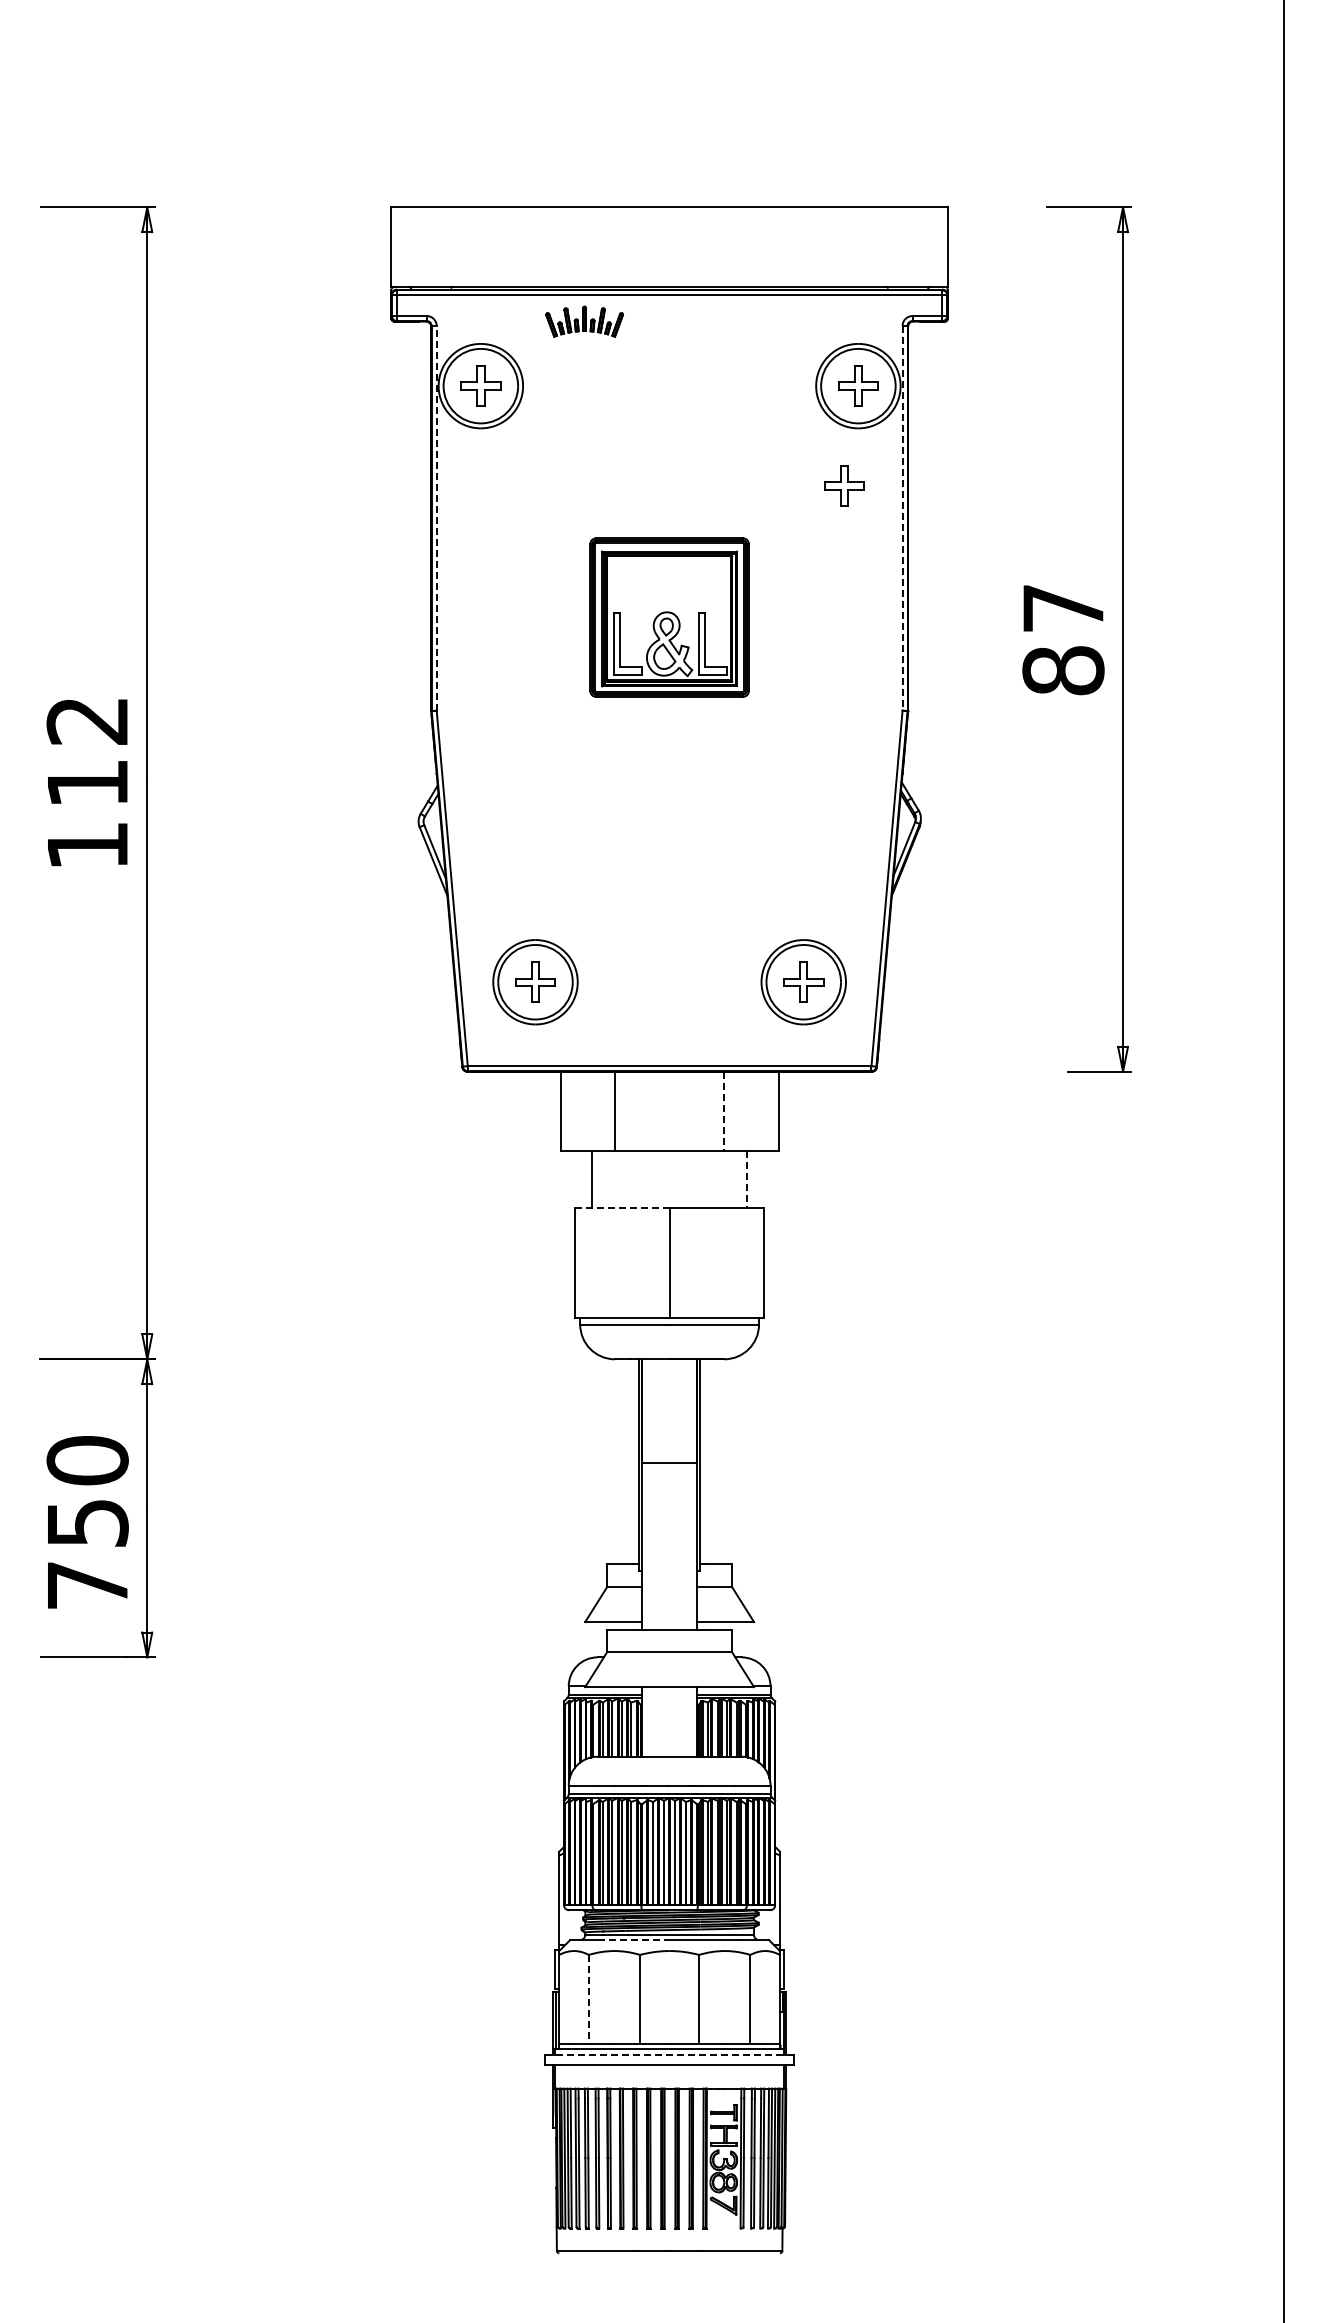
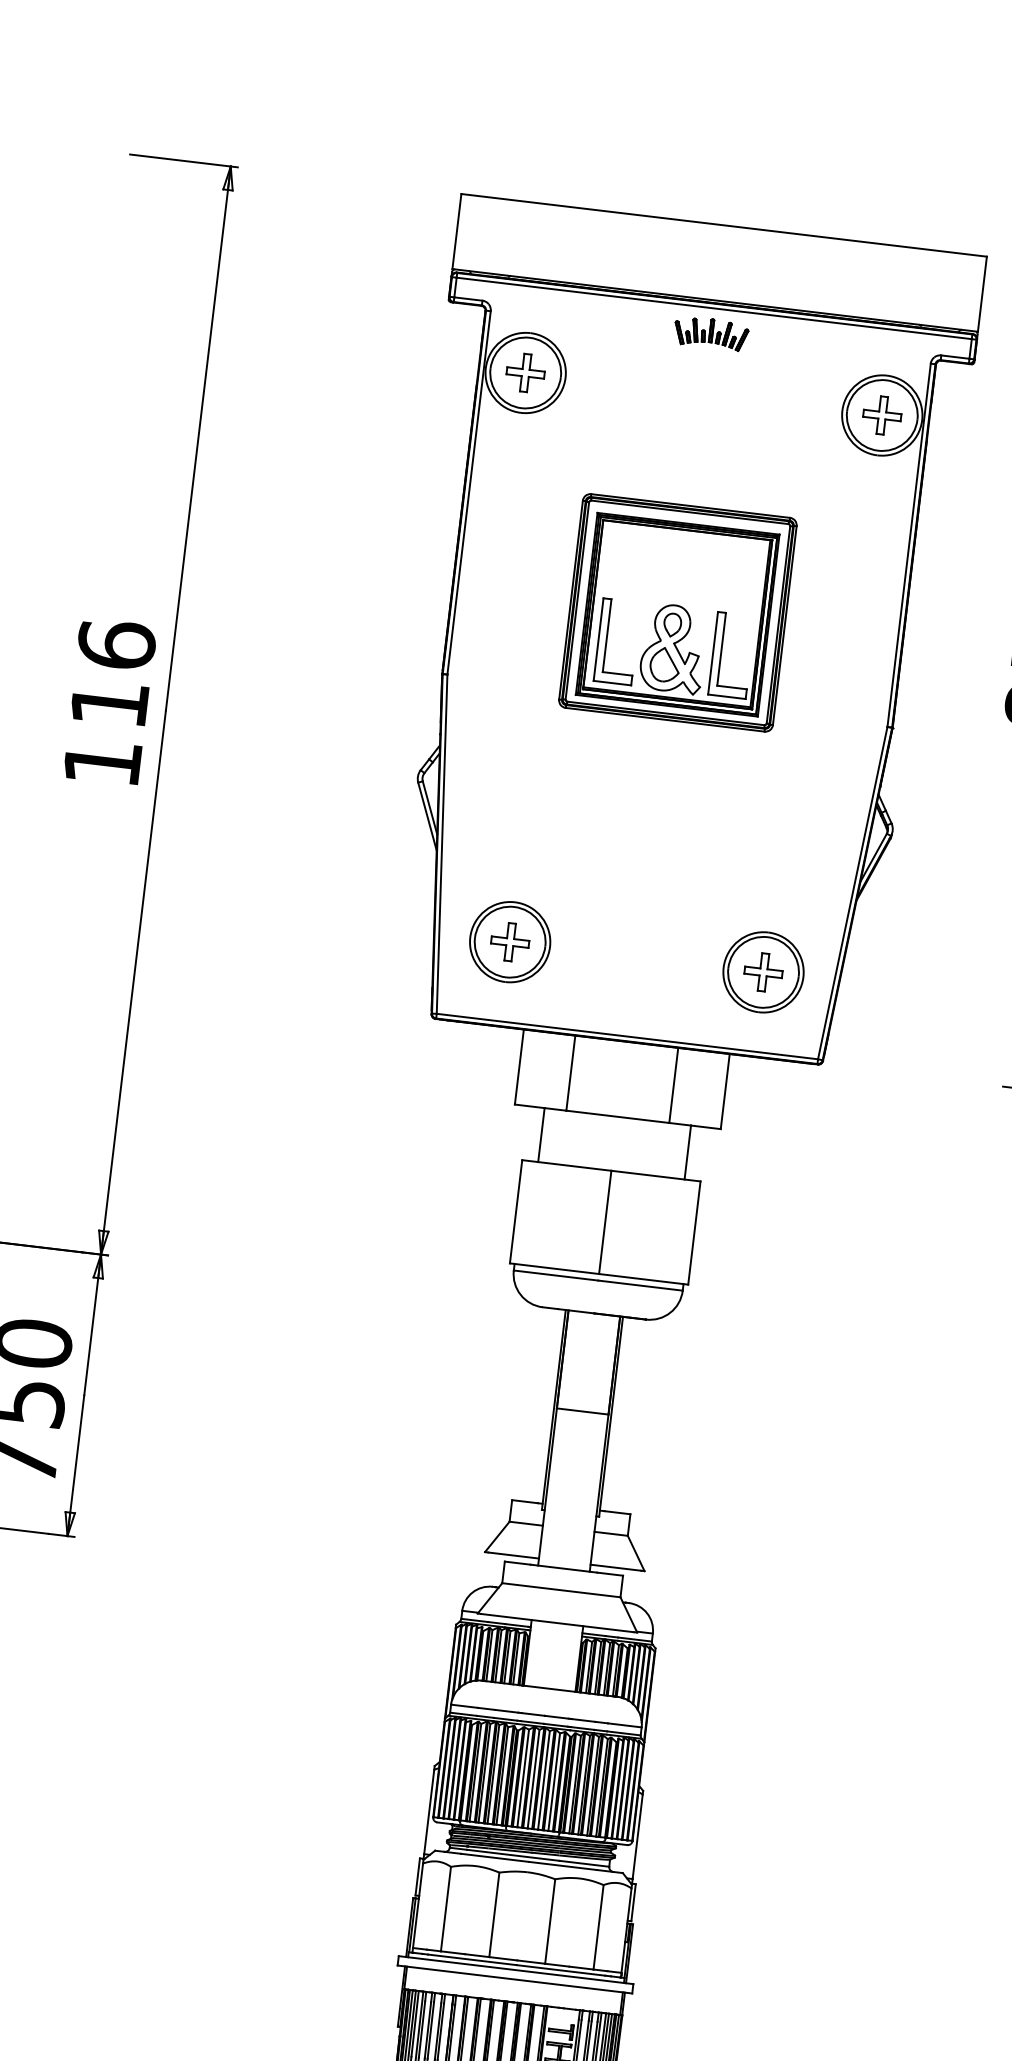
part: (584, 321) -> (711, 333), moved
part: (844, 485) -> (857, 507), removed
line: (436, 517) -> (469, 492), dashed -> solid
line: (902, 518) -> (909, 545), dashed -> solid
part: (669, 617) -> (677, 612), size x1.43
text: (87, 720) -> (116, 644), 112 -> 116
line: (724, 1111) -> (674, 1085), dashed -> solid
line: (747, 1179) -> (688, 1152), dashed -> solid
line: (621, 1208) -> (565, 1165), dashed -> solid
line: (633, 1940) -> (494, 1858), dashed -> solid
line: (588, 1999) -> (445, 1908), dashed -> solid
line: (670, 2054) -> (516, 1970), dashed -> solid

